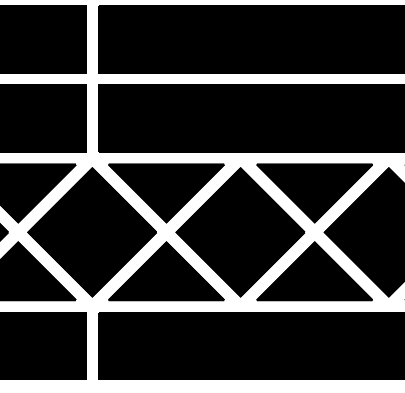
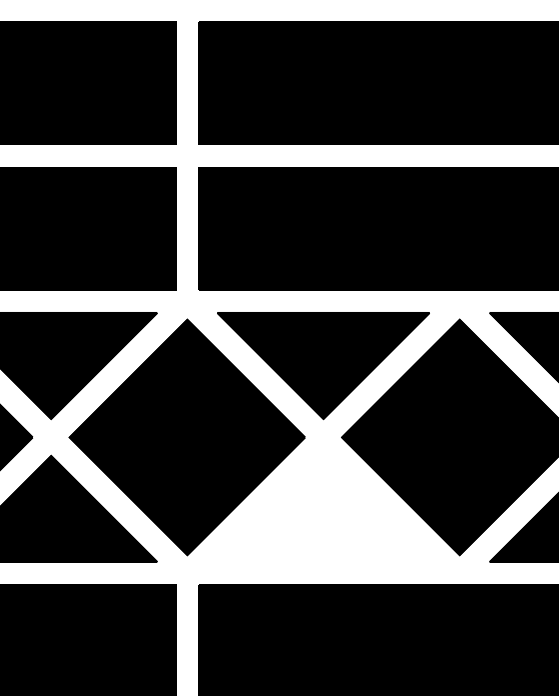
part: (166, 271) -> (323, 509), removed

